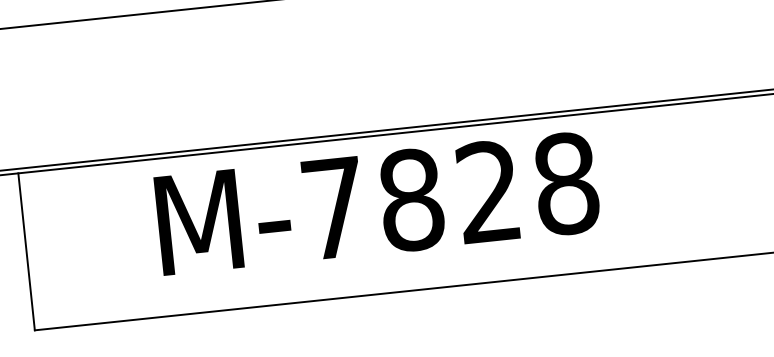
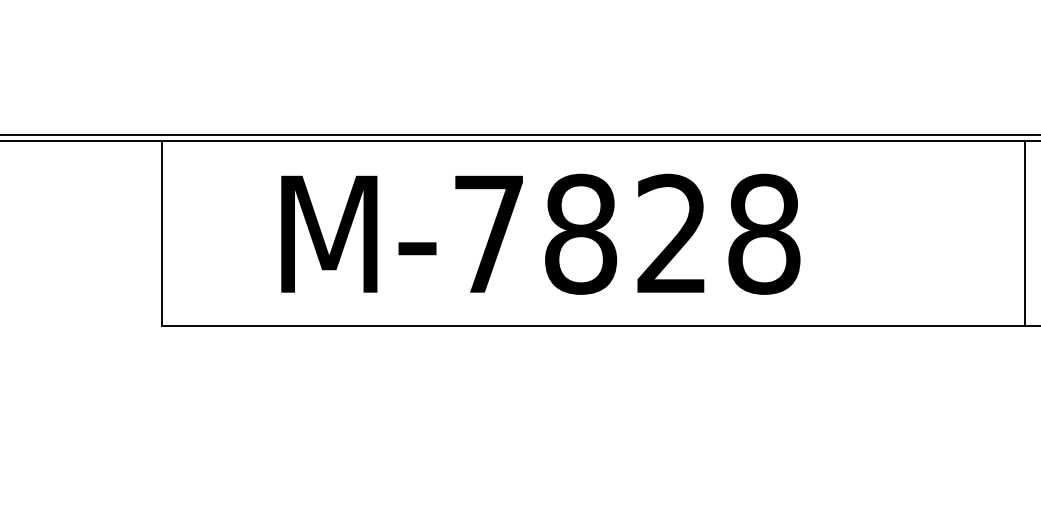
line: (755, 175) -> (1024, 233), added
text: (377, 203) -> (540, 233), moved

